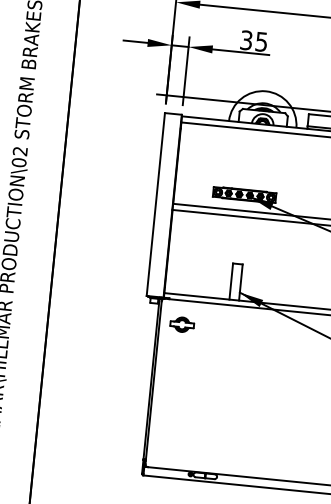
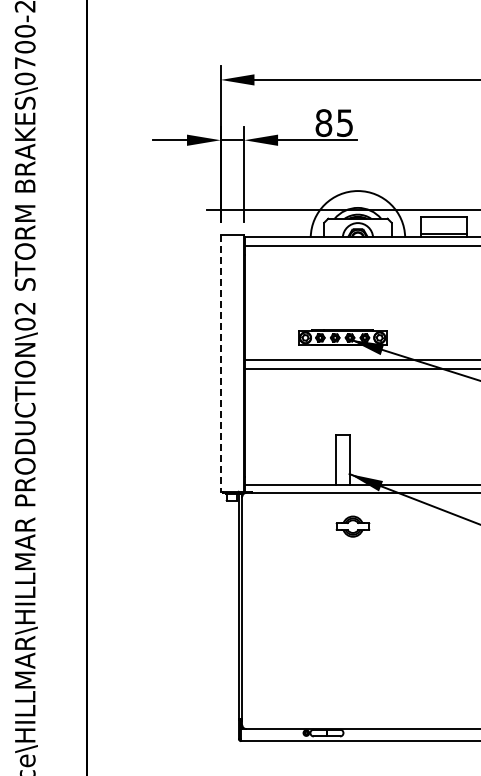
text: (246, 39) -> (323, 122), 35 -> 85
line: (155, 204) -> (220, 363), solid -> dashed
part: (181, 324) -> (352, 526), moved

